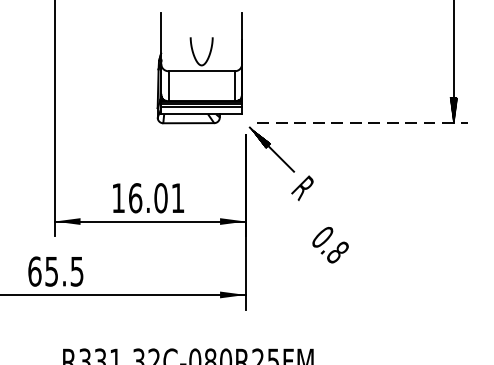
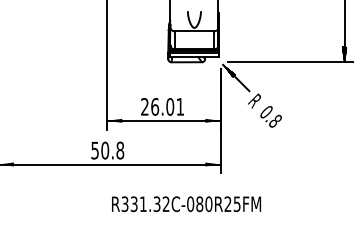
line: (363, 123) -> (290, 62), dashed -> solid
text: (117, 197) -> (144, 106), 16.01 -> 26.01
text: (329, 244) -> (270, 116), moved
text: (55, 271) -> (107, 150), 65.5 -> 50.8

